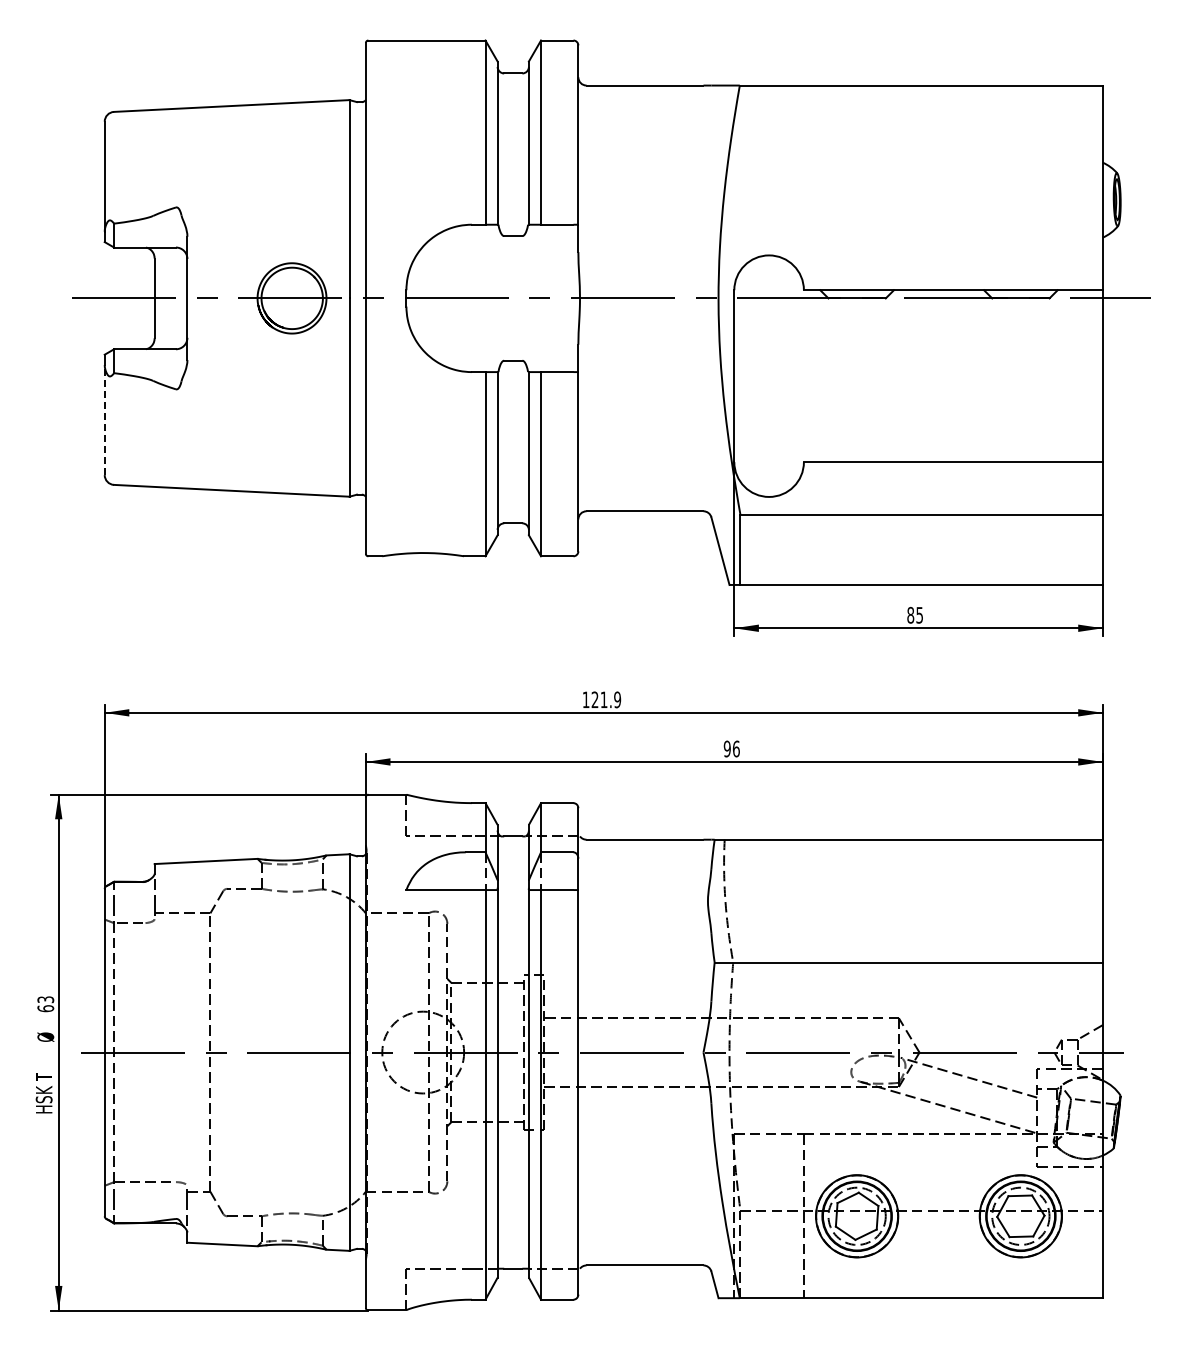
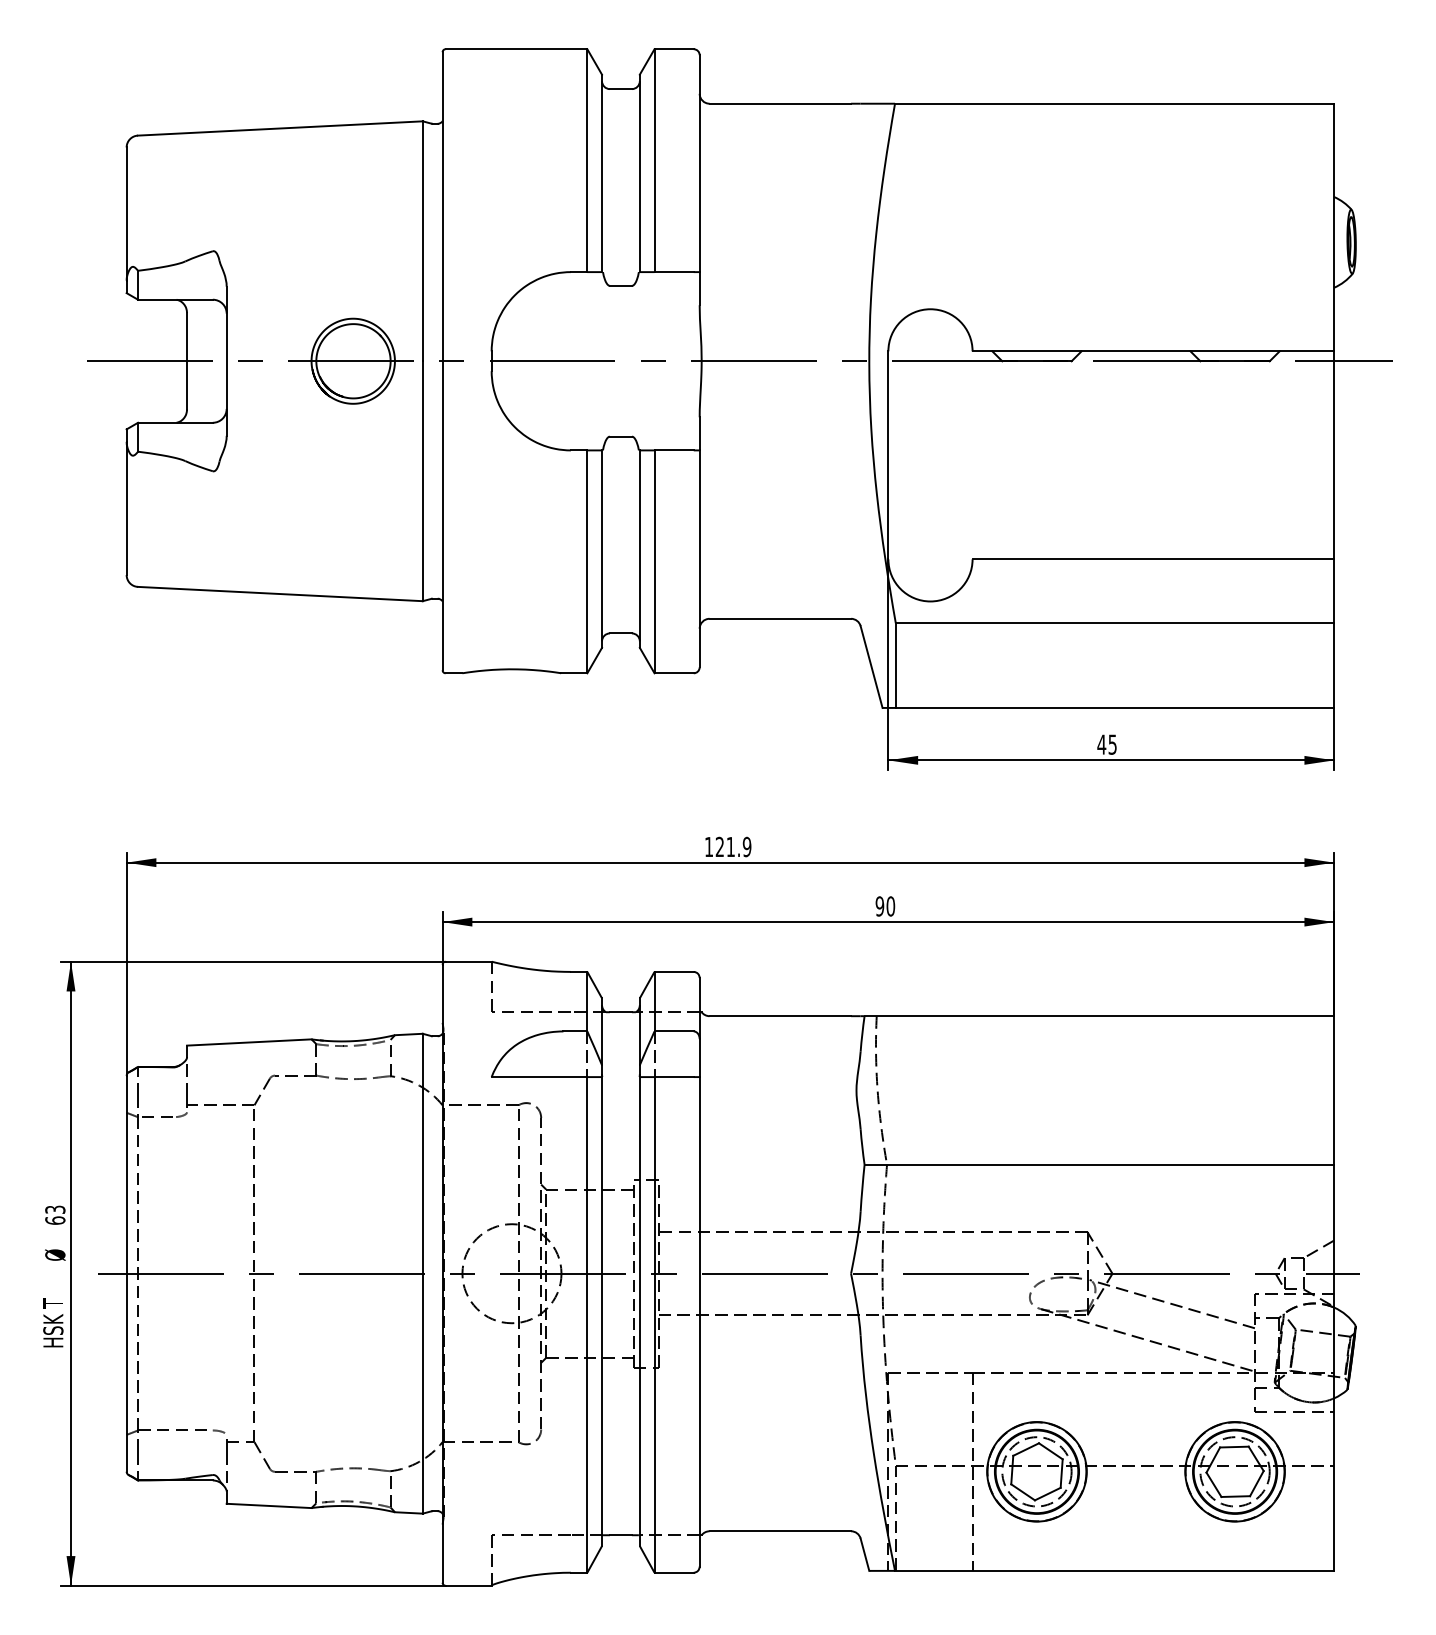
line: (104, 419) -> (126, 507), dashed -> solid
text: (910, 614) -> (1101, 743), 85 -> 45
text: (736, 748) -> (891, 905), 96 -> 90

